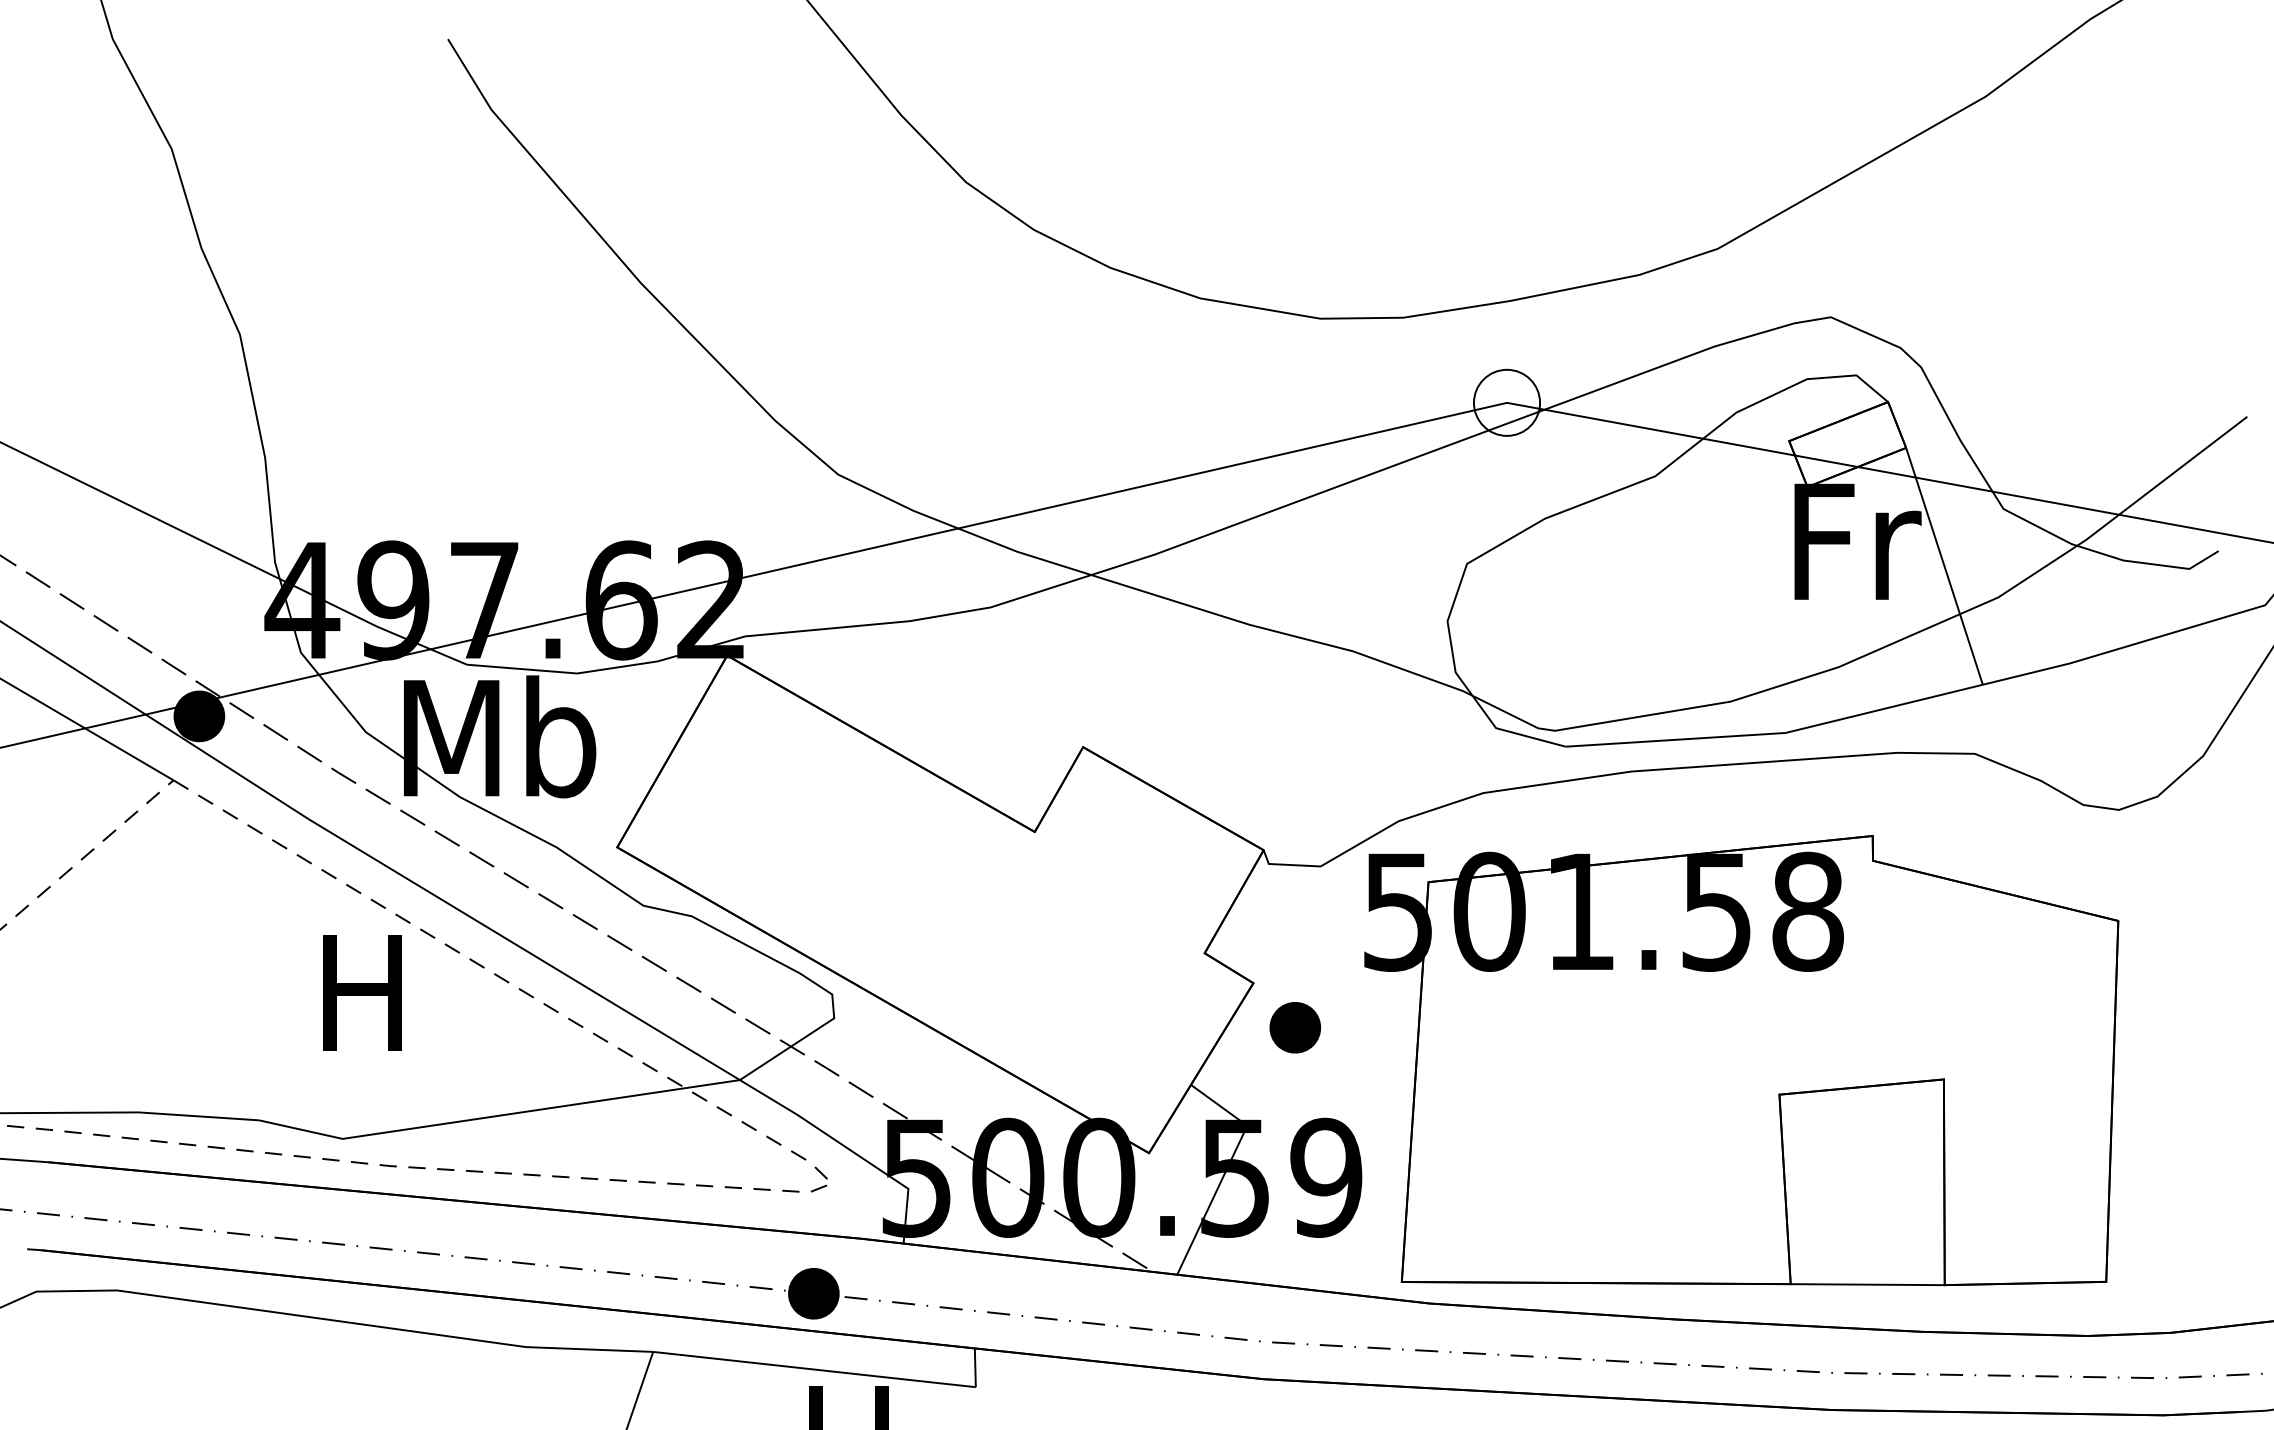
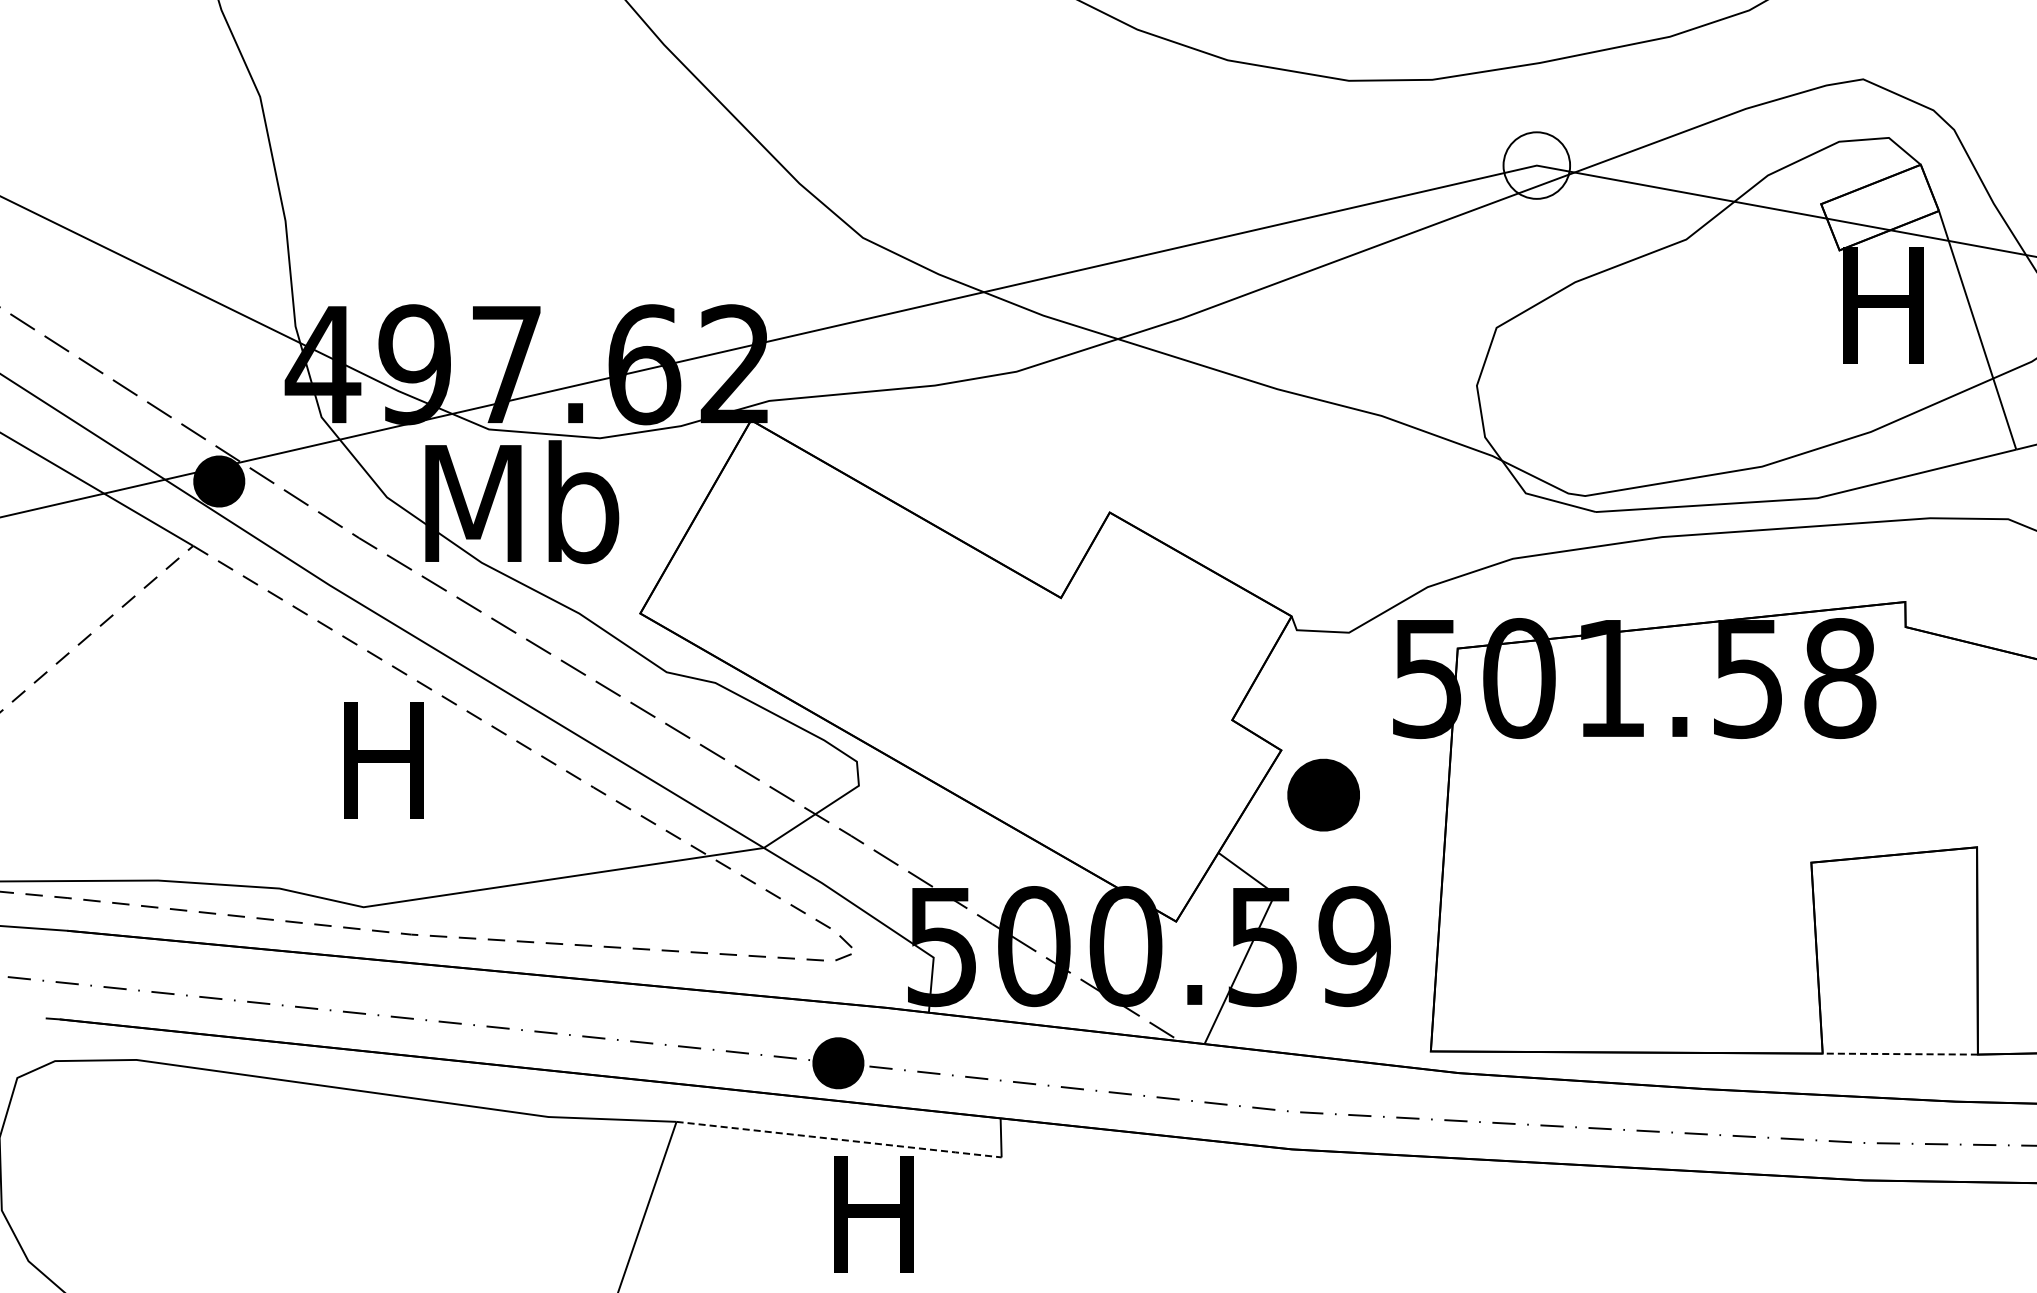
text: (1857, 541) -> (1889, 305), Fr -> H
part: (1294, 1027) -> (1322, 794), size x1.4
line: (1867, 1284) -> (1900, 1053), solid -> dashed
line: (814, 1369) -> (839, 1139), solid -> dashed

